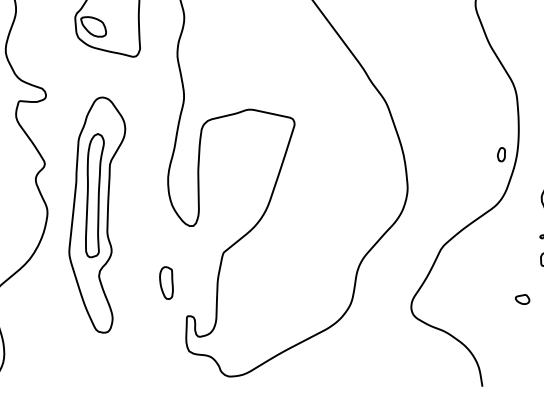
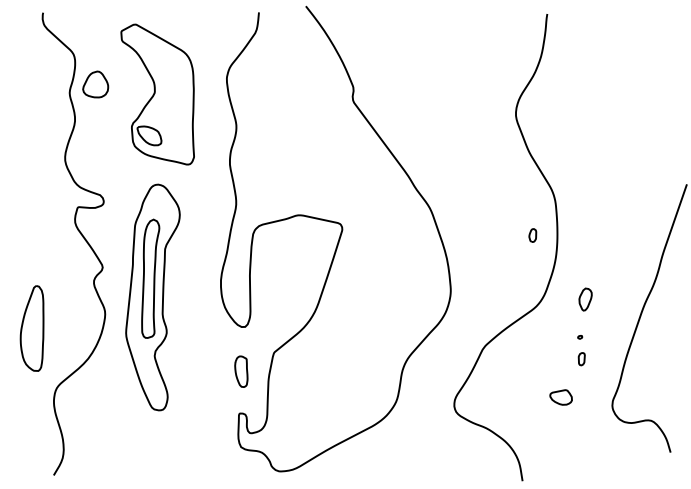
part: (501, 154) -> (532, 235), moved
part: (96, 215) -> (152, 297), moved
part: (166, 282) -> (241, 371), moved
part: (521, 299) -> (560, 397), size x1.67

